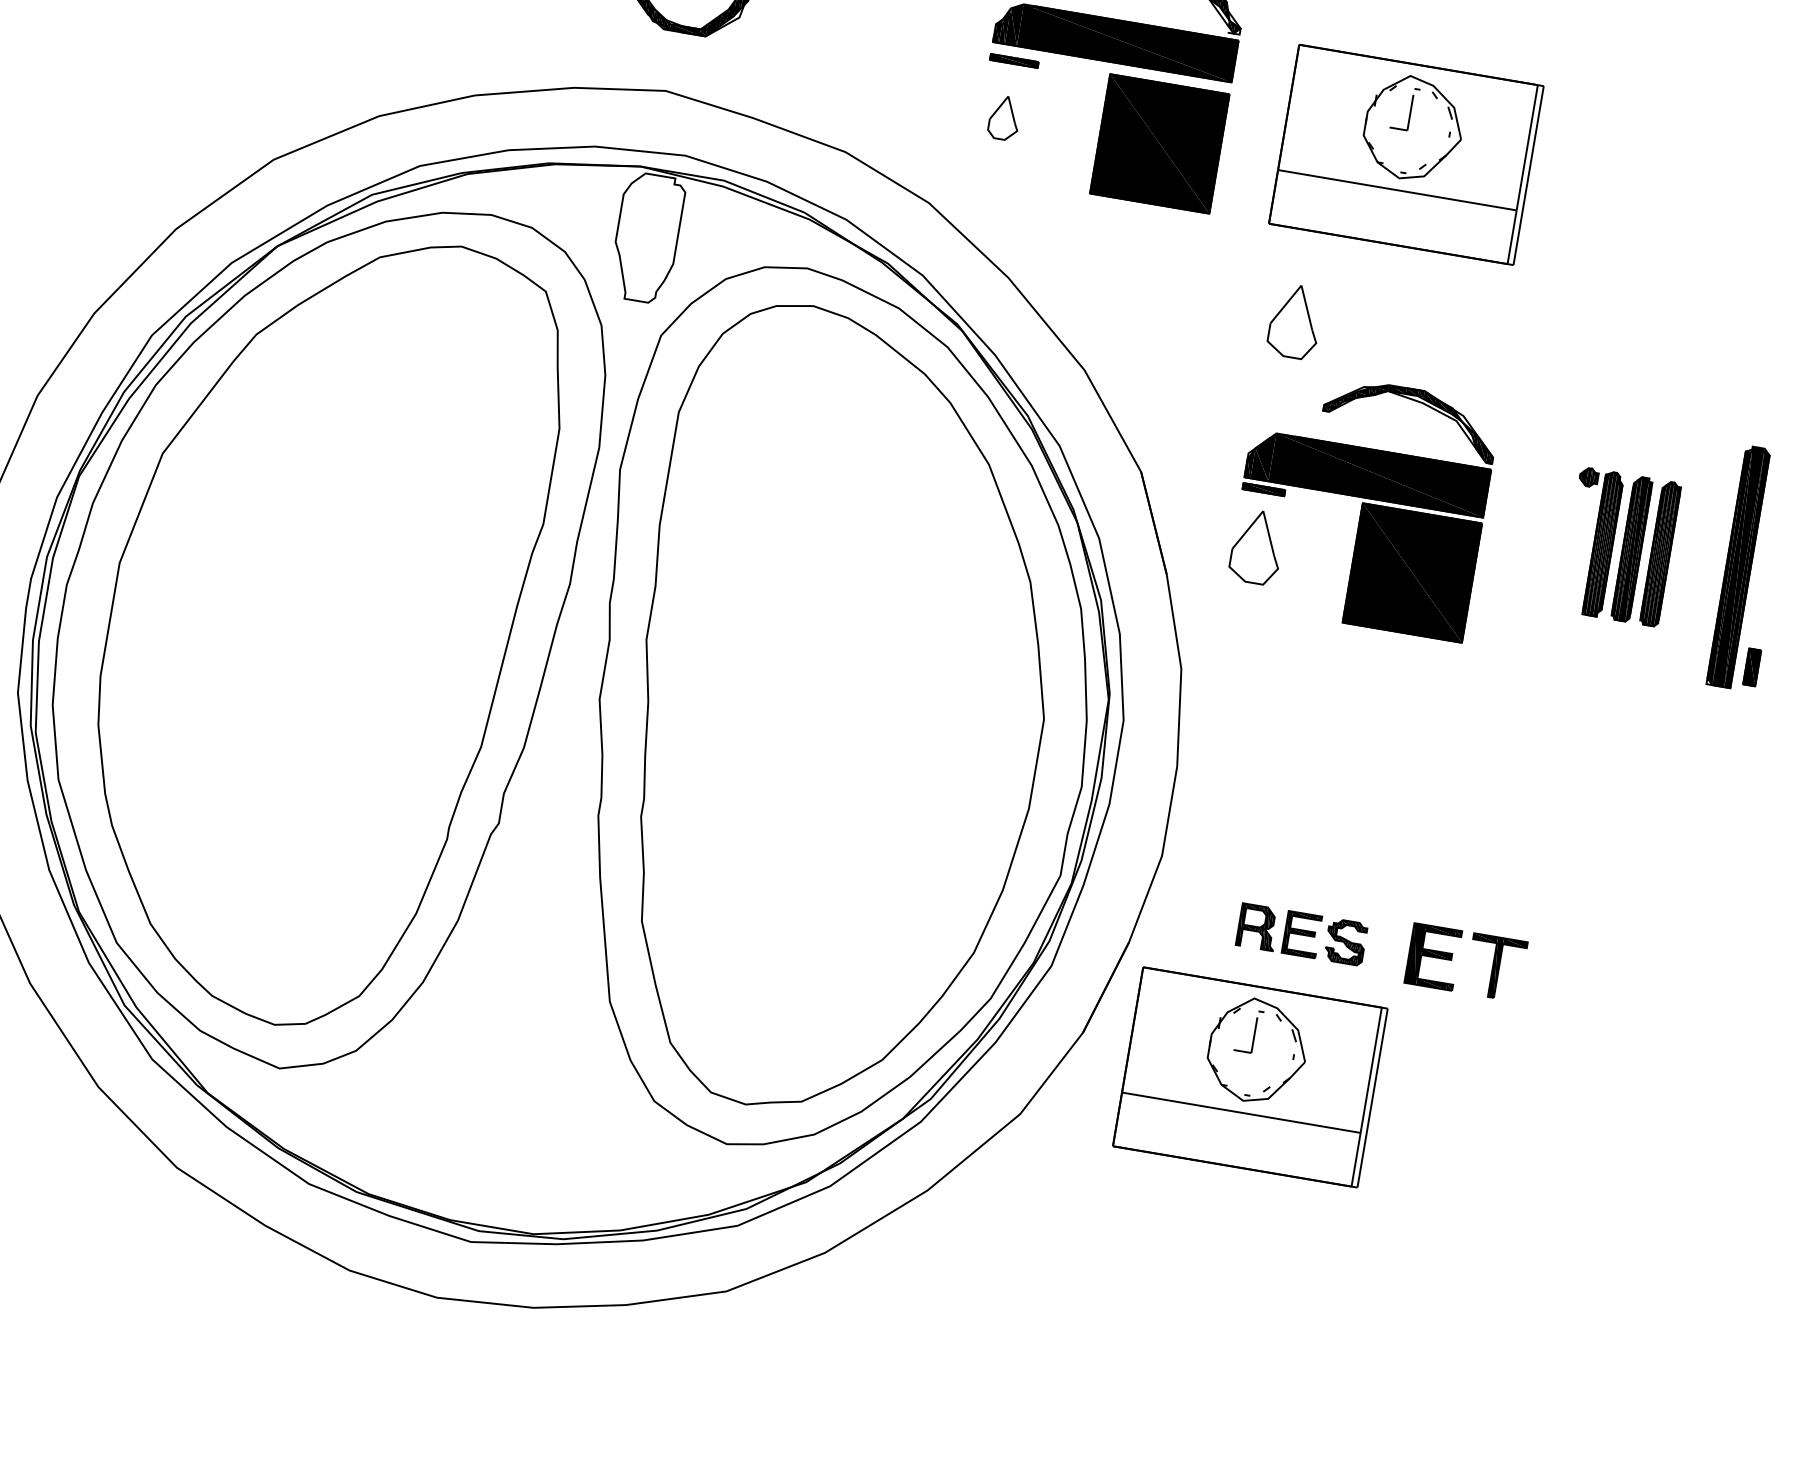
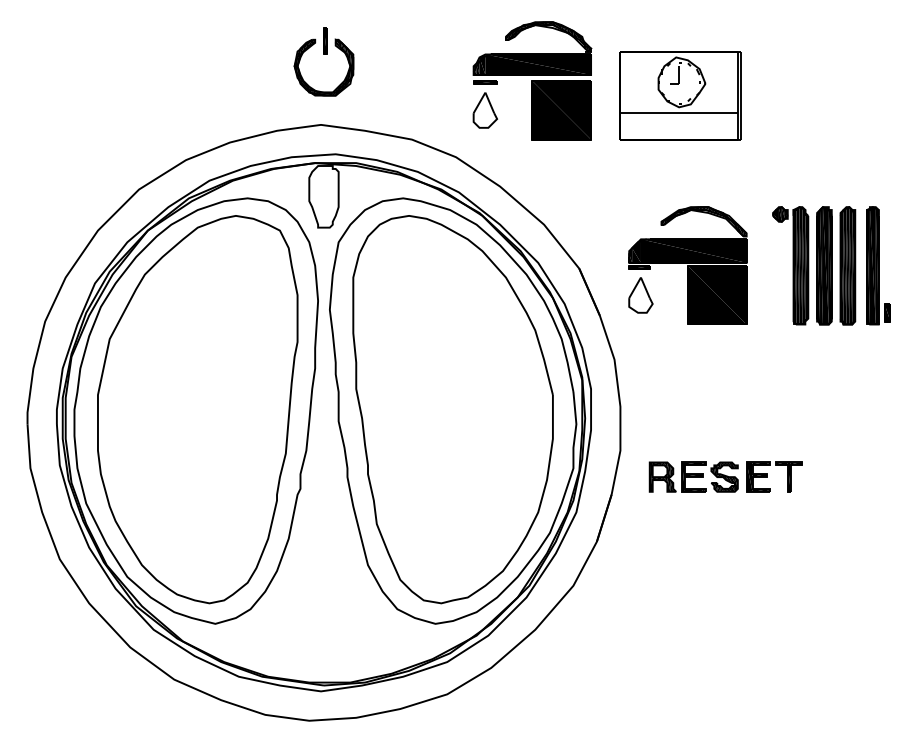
part: (1004, 118) -> (485, 110), size x1.67
part: (1294, 321) -> (640, 184), removed
part: (1620, 546) -> (814, 265), size x1.67
part: (1301, 933) -> (693, 476), size x1.43
part: (1250, 1077) -> (680, 549), removed

